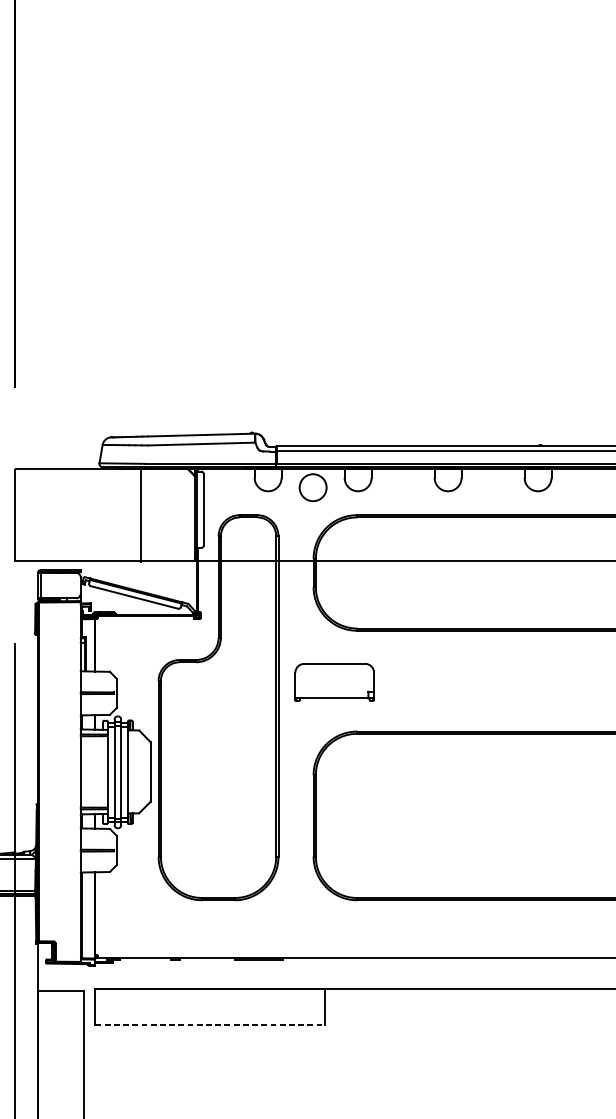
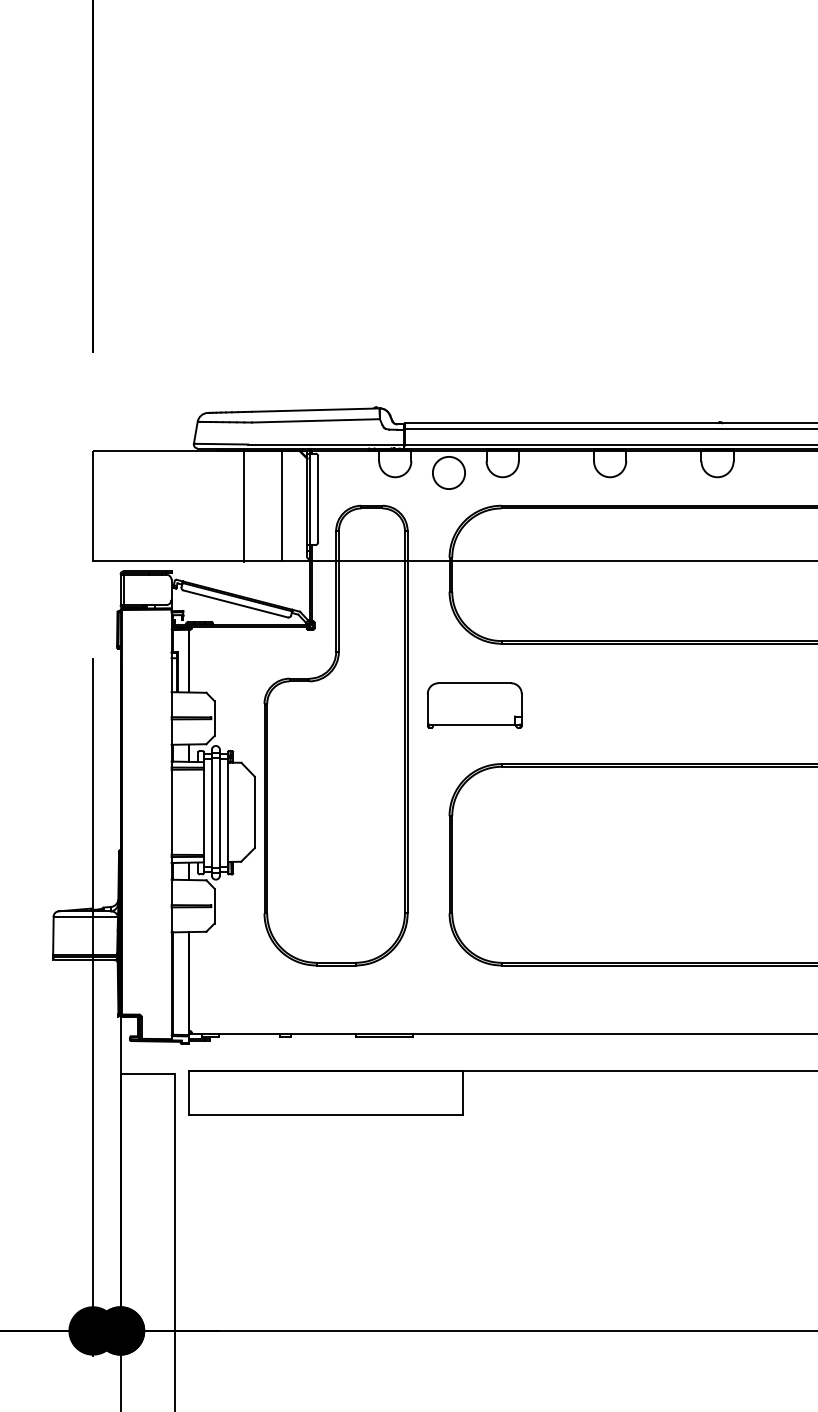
line: (173, 514) -> (282, 505), added
line: (210, 1025) -> (326, 1114), dashed -> solid

